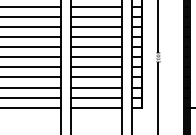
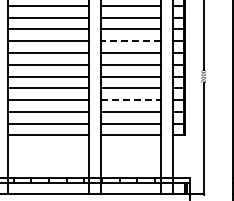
line: (96, 27) -> (131, 41), solid -> dashed
line: (96, 77) -> (131, 100), solid -> dashed

